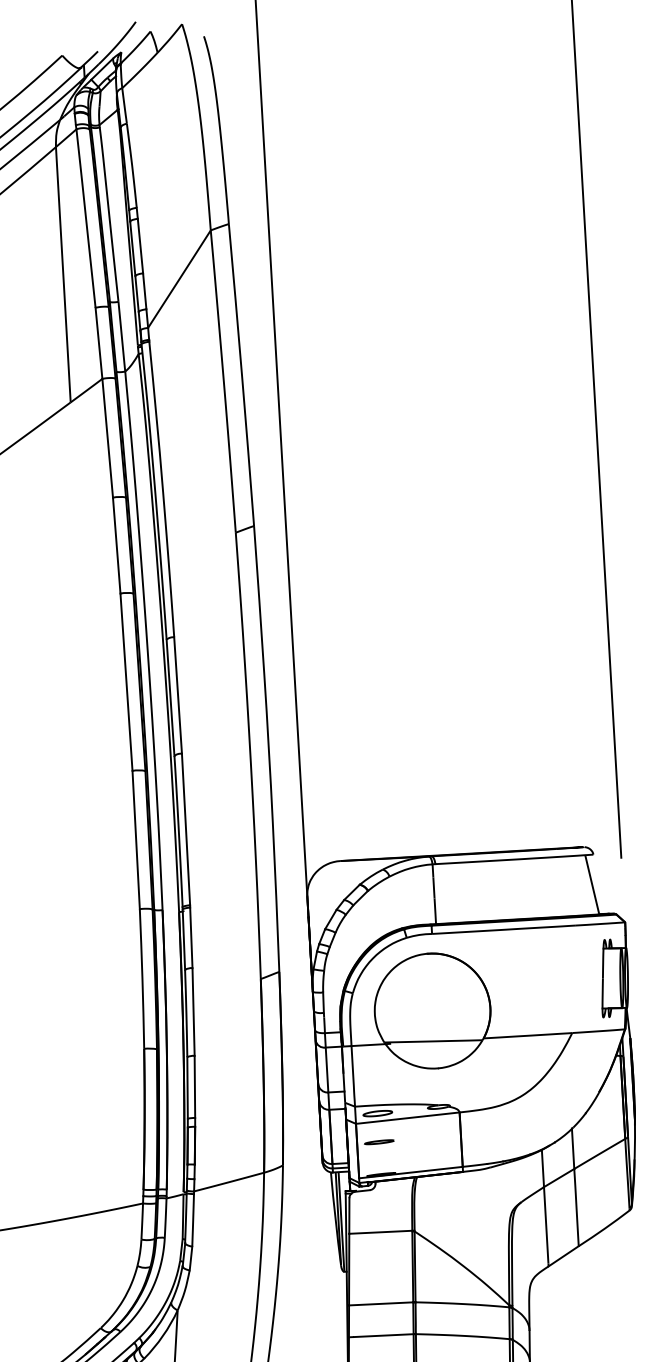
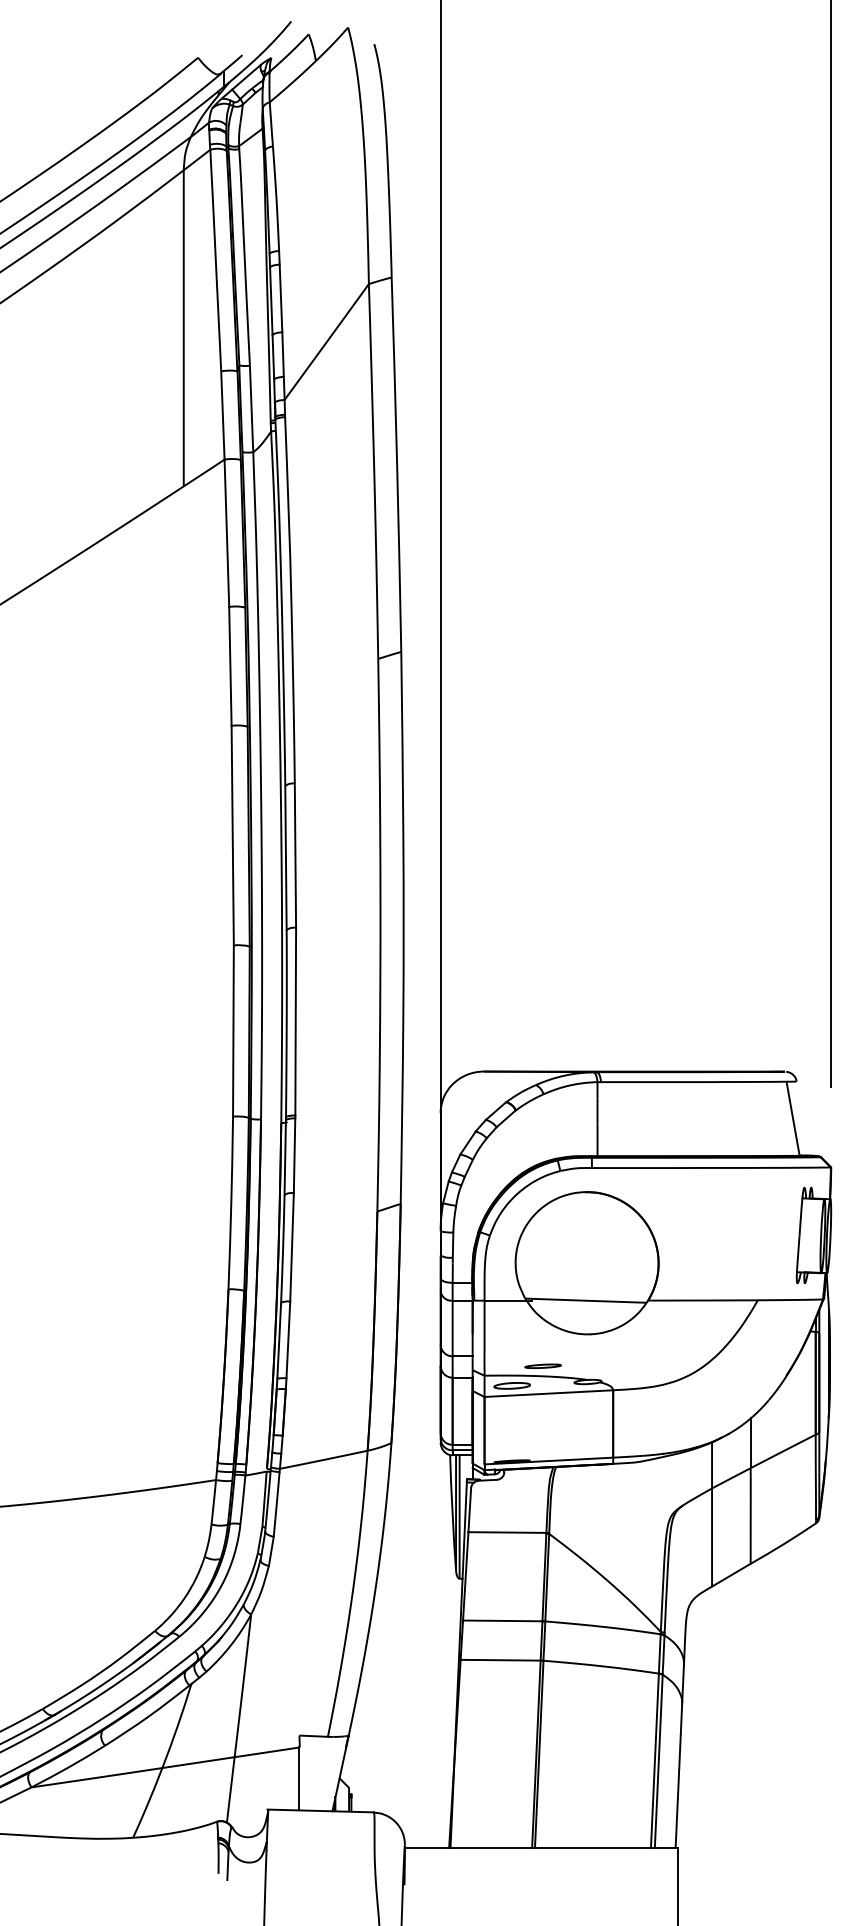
part: (378, 1141) -> (542, 1365), moved

